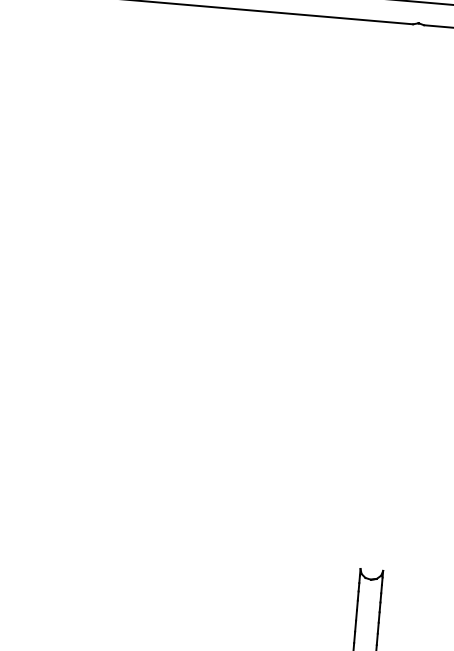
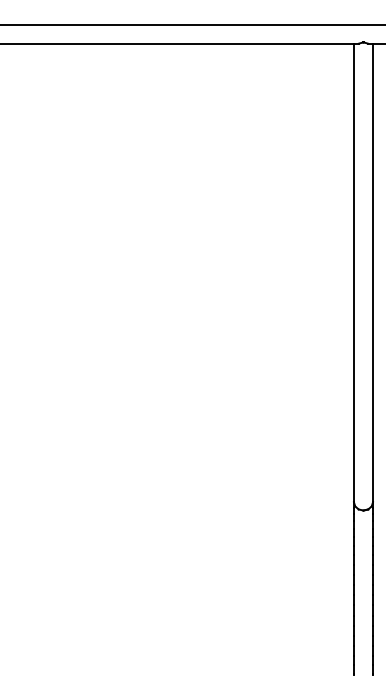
line: (383, 295) -> (353, 272), added
line: (407, 297) -> (373, 272), added

